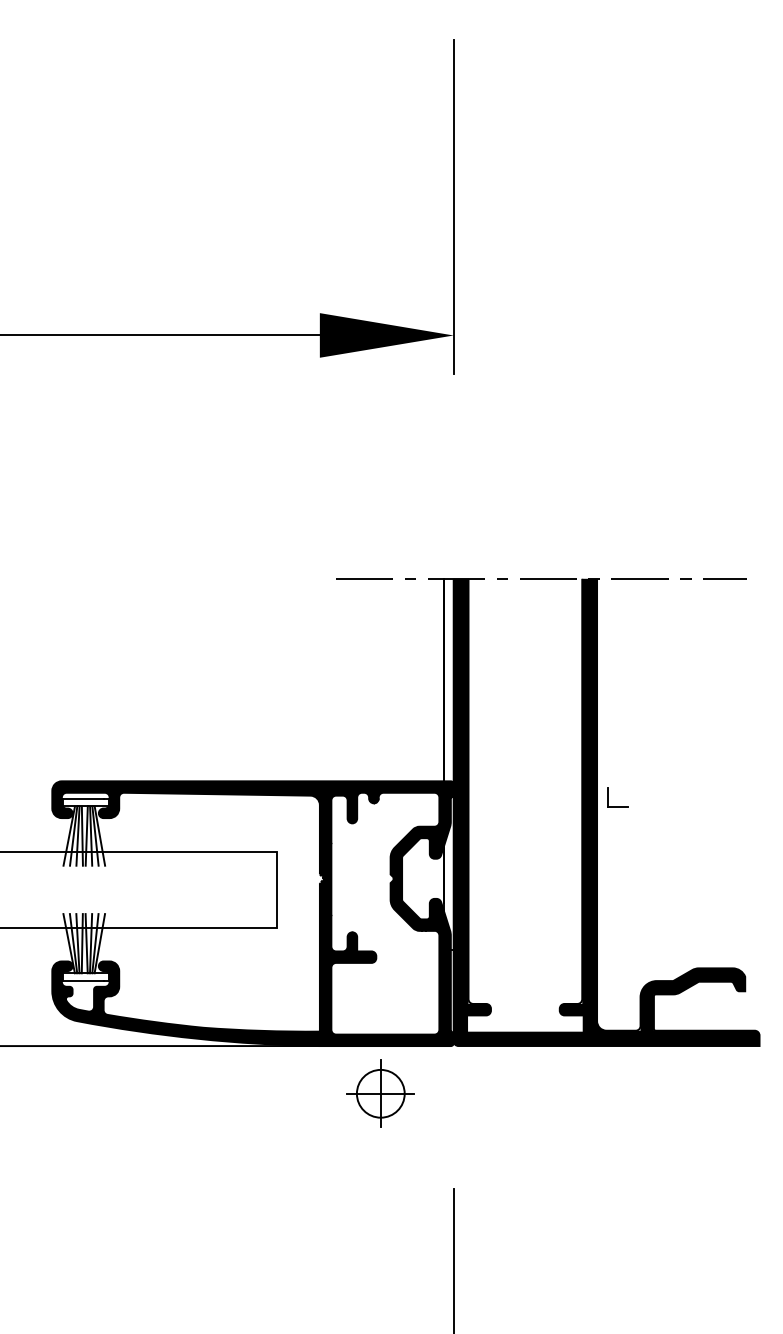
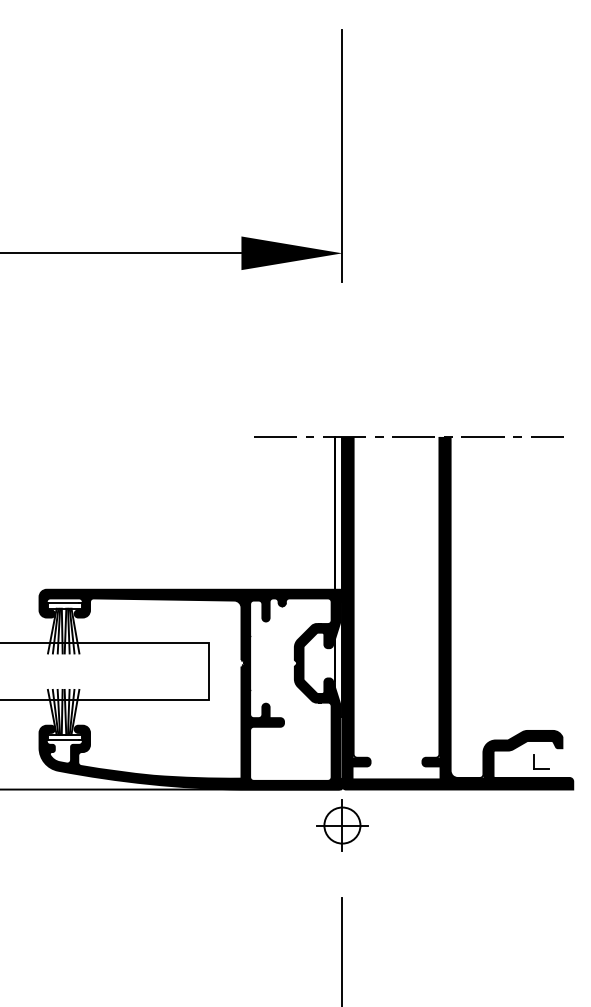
part: (608, 796) -> (534, 761), moved
part: (380, 1093) -> (342, 825), moved

